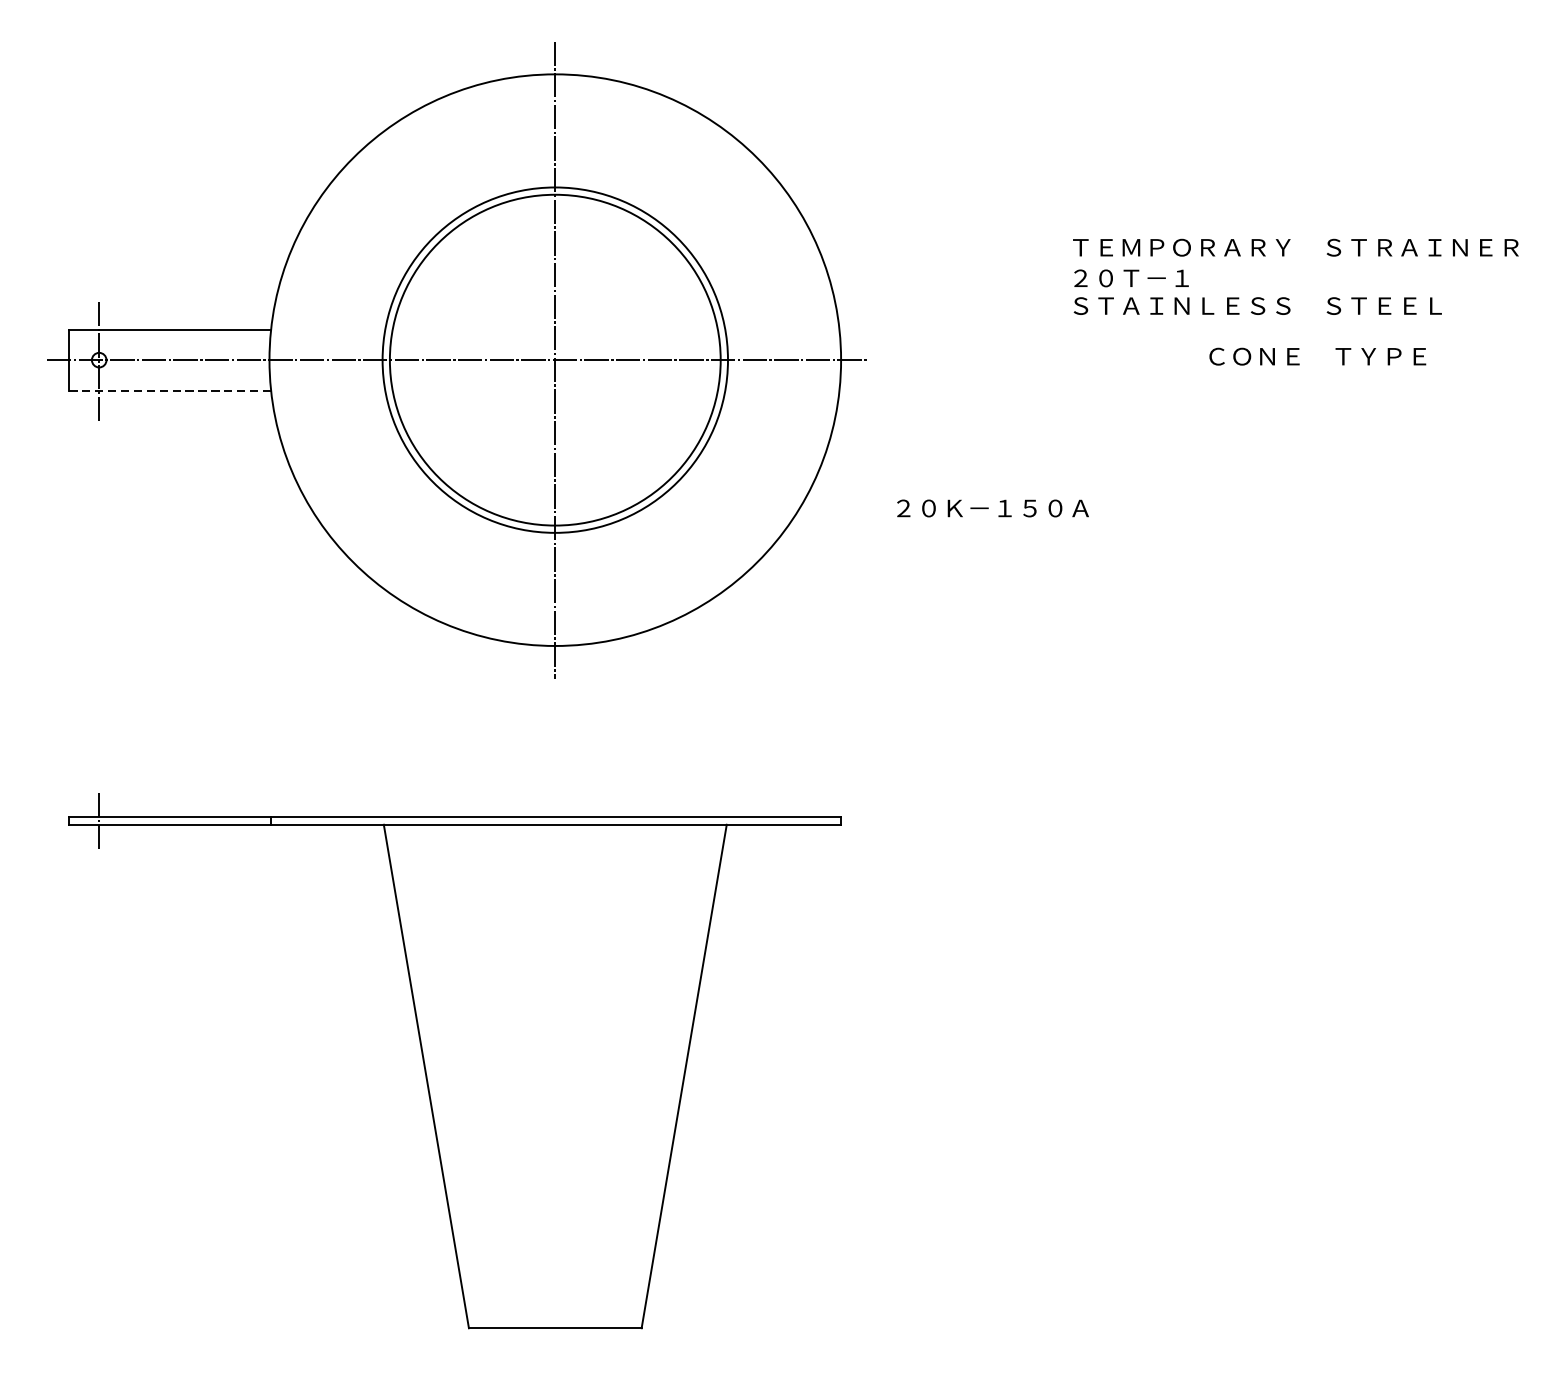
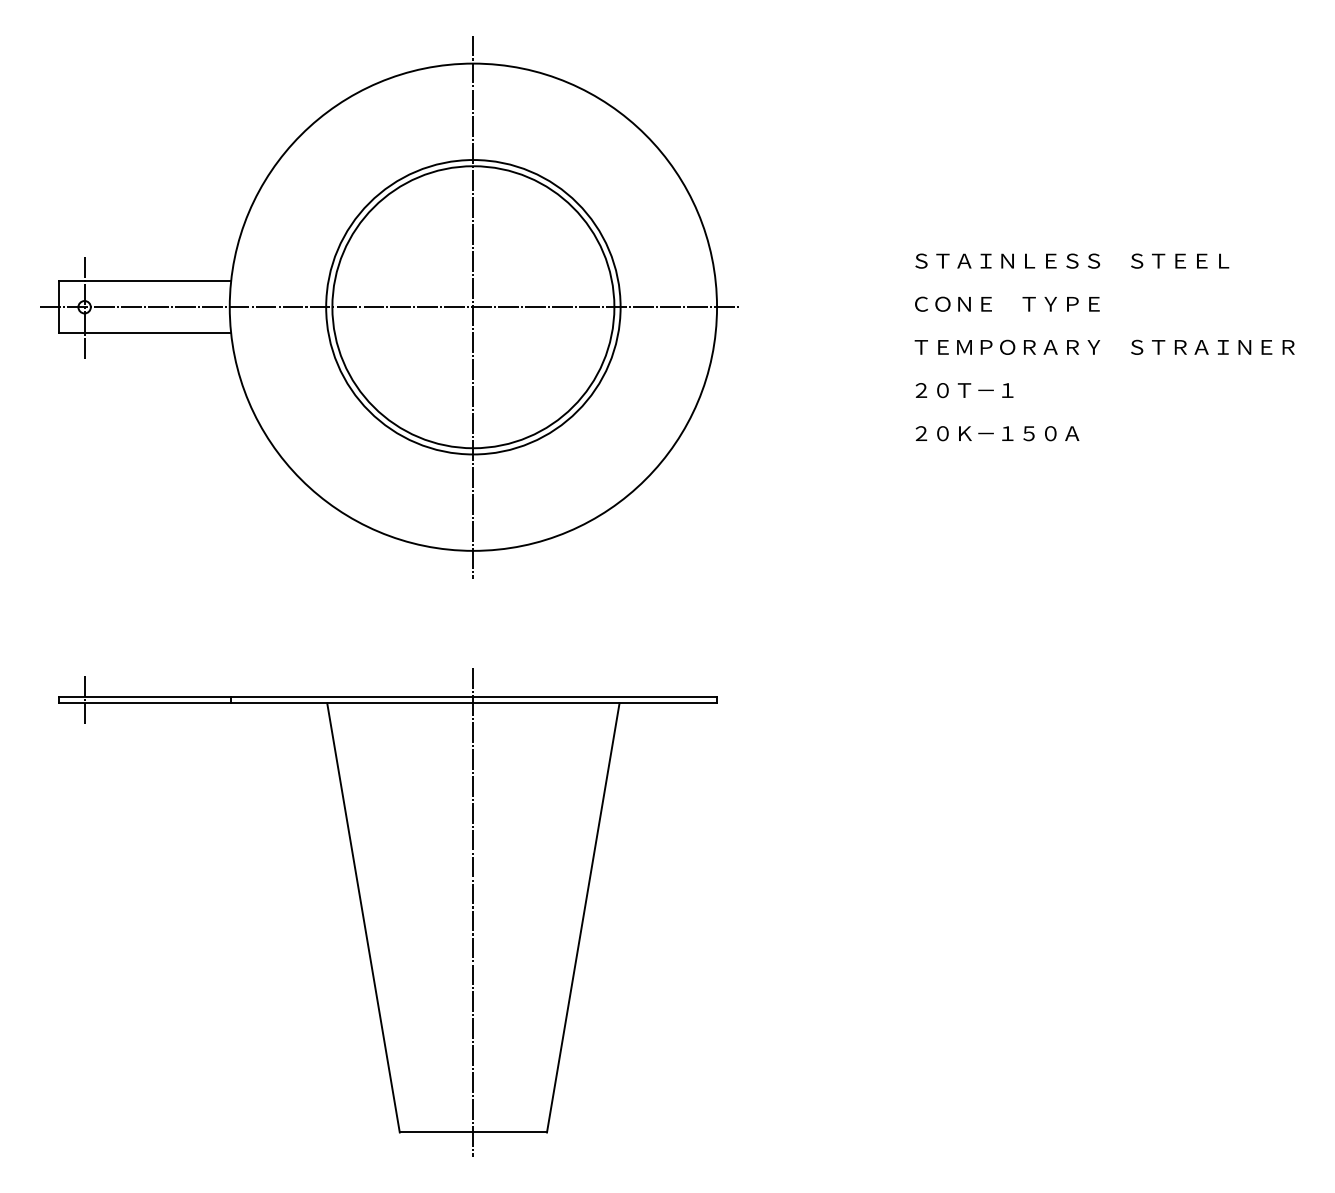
text: (1295, 246) -> (1104, 346), moved
text: (1131, 278) -> (964, 390), moved
text: (1317, 355) -> (1007, 303), moved
line: (169, 390) -> (144, 333), dashed -> solid
text: (992, 508) -> (997, 433), moved
line: (555, 1070) -> (473, 912), added

